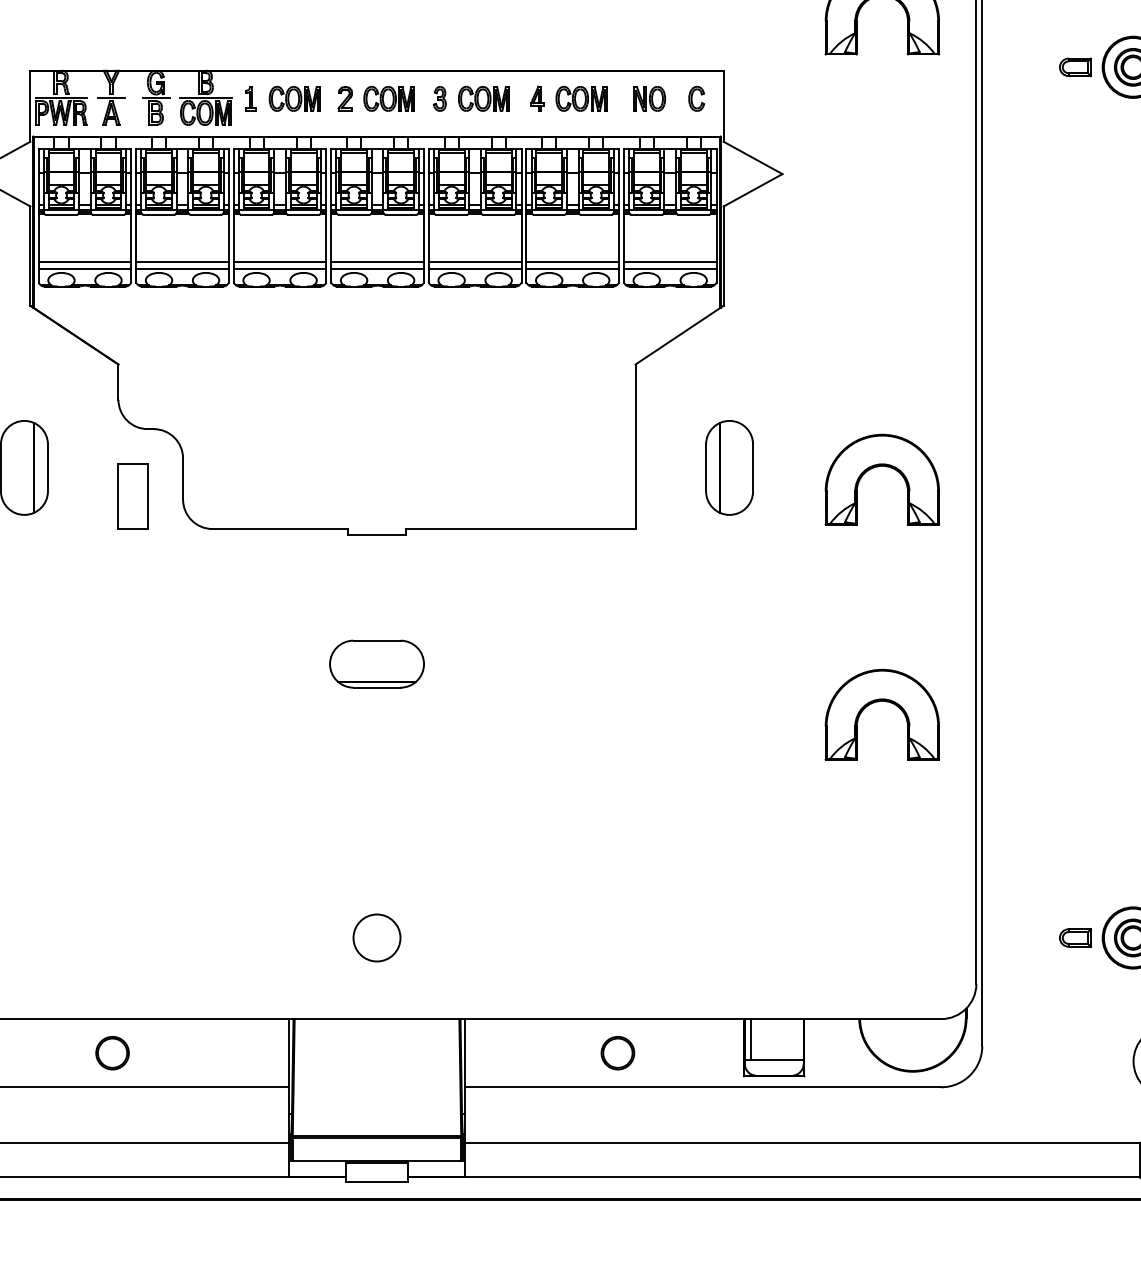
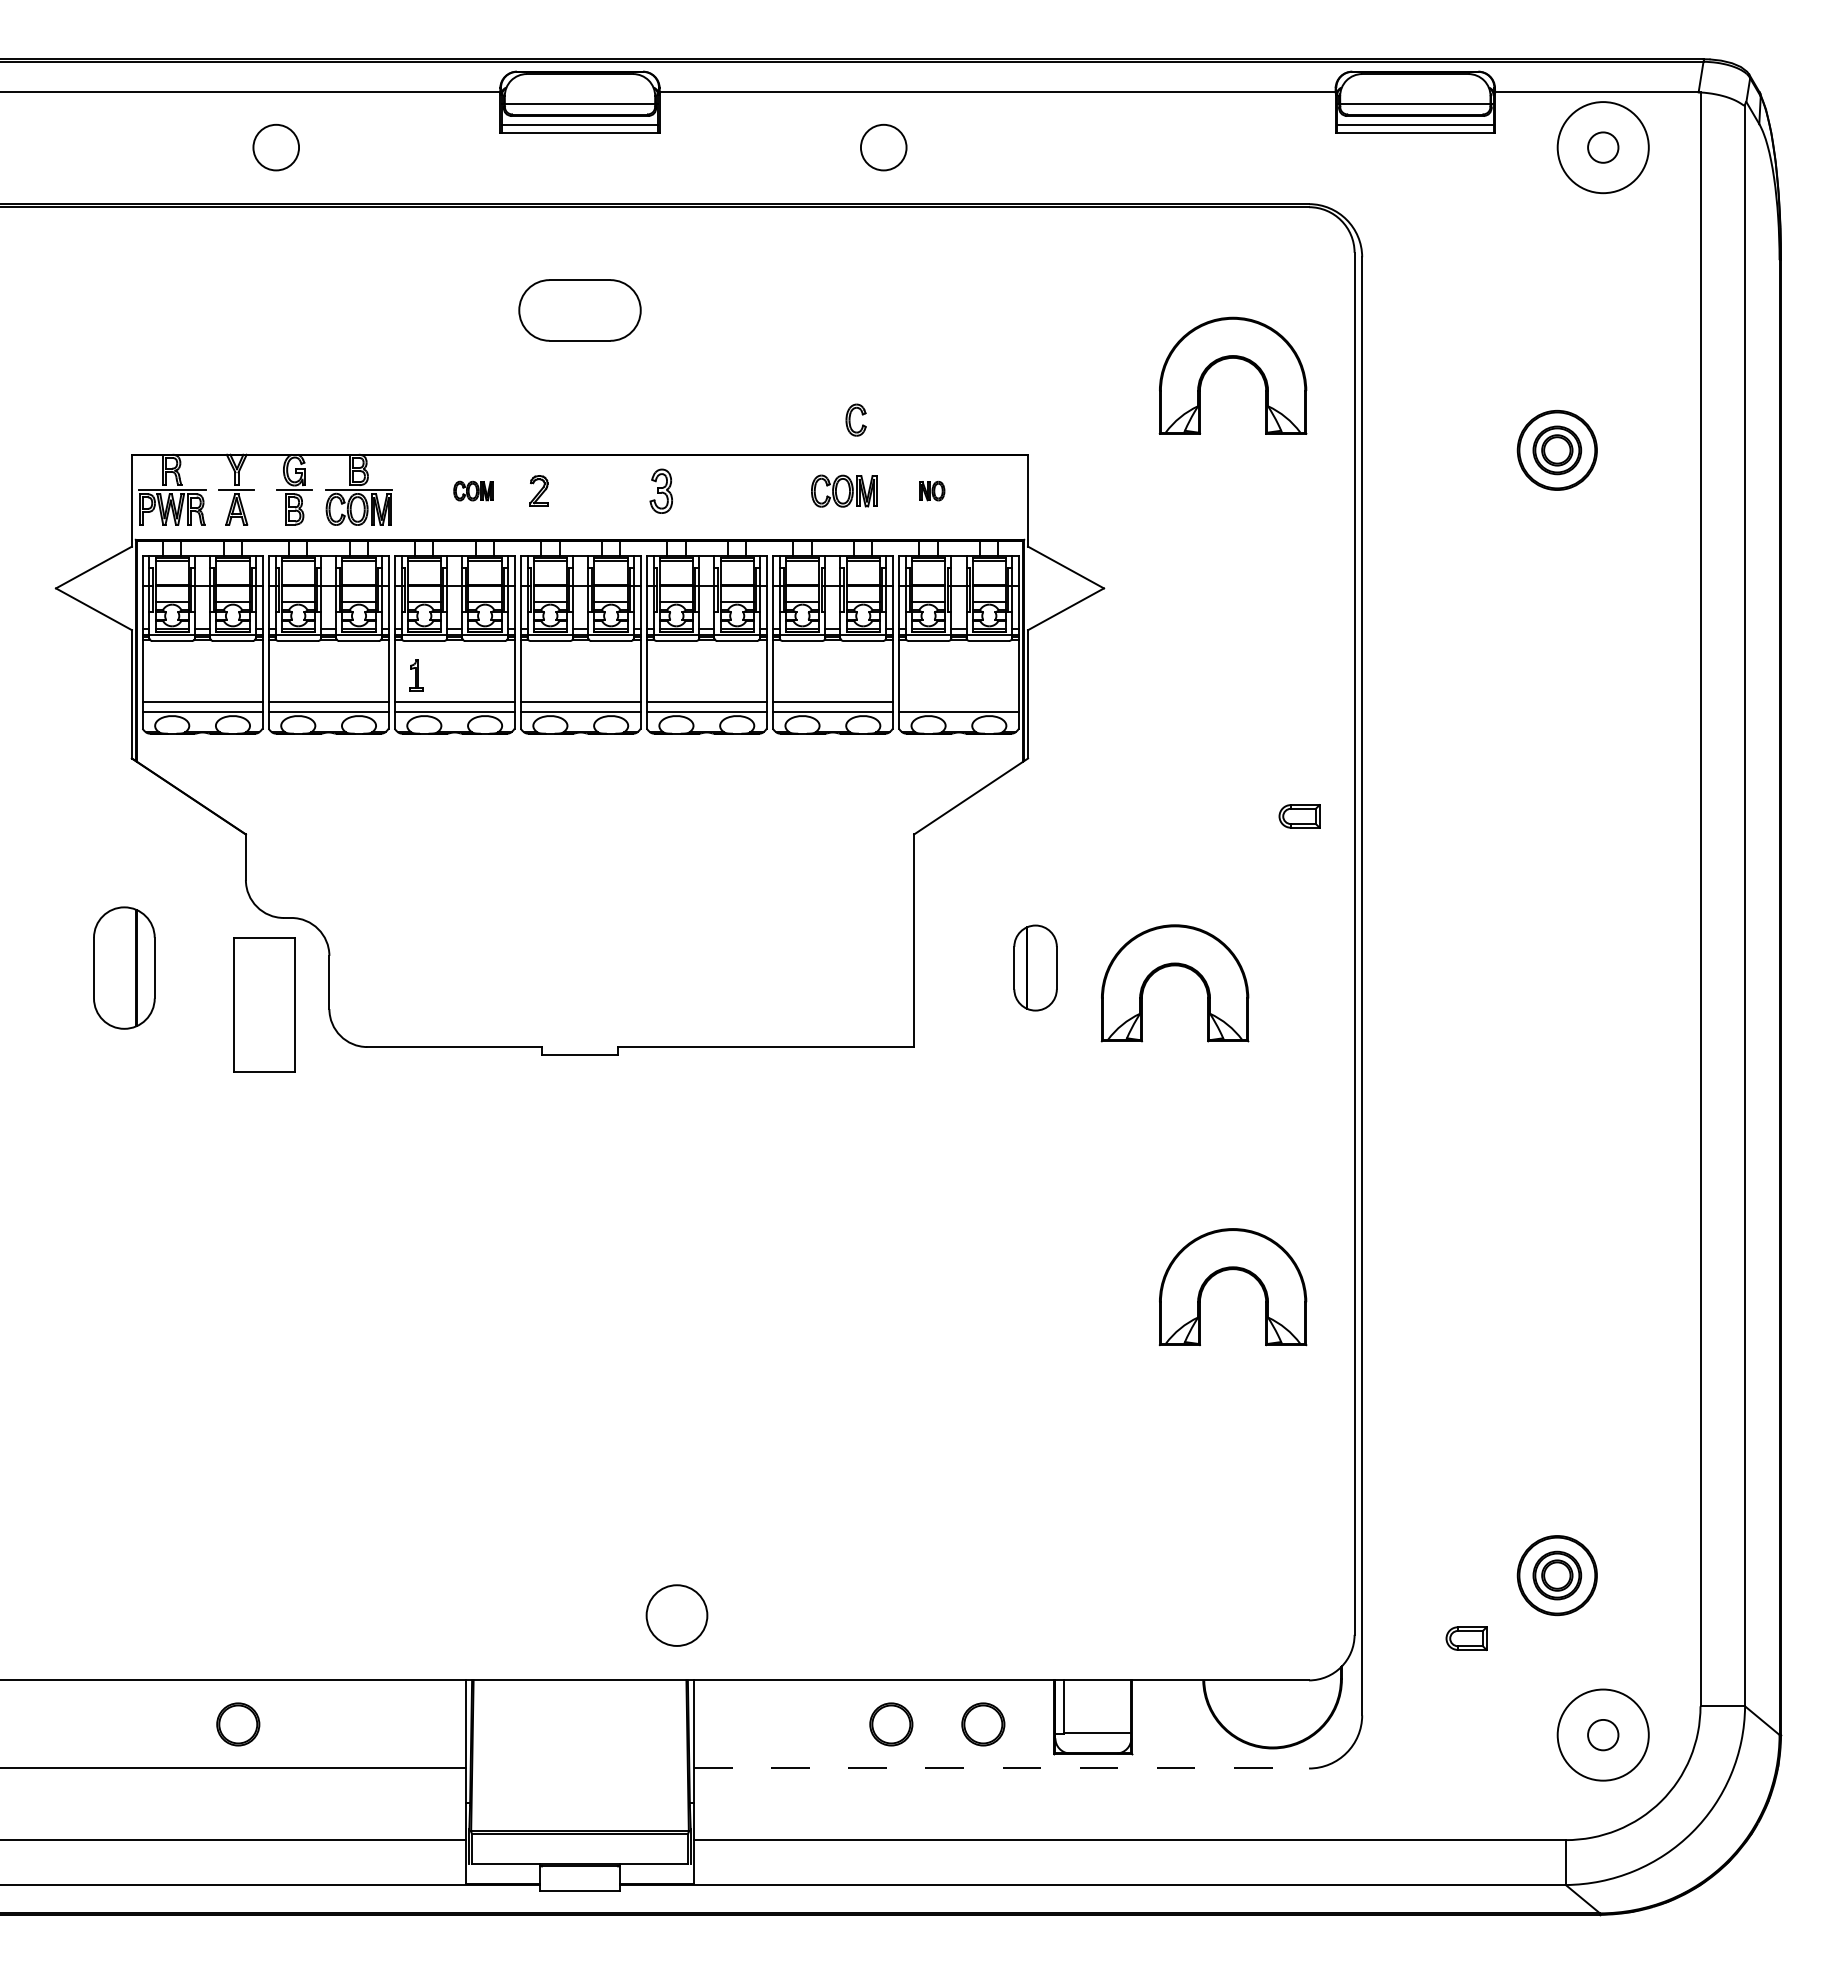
part: (1075, 67) -> (1299, 816), moved
part: (250, 98) -> (416, 675), moved
part: (294, 98) -> (473, 490), size x0.6
part: (389, 98) -> (595, 490), removed
part: (439, 98) -> (660, 490), size x1.4
part: (484, 98) -> (718, 490), removed
part: (536, 98) -> (786, 490), removed
part: (649, 98) -> (932, 490), size x0.6
part: (696, 98) -> (855, 419), moved
line: (669, 261) -> (958, 701), removed
part: (881, 466) -> (1174, 966), moved
part: (729, 467) -> (1035, 967), size x0.7
part: (132, 496) -> (264, 1005), size x1.6
part: (376, 664) -> (579, 1221), removed
circle: (376, 937) -> (676, 1615), moved
part: (1075, 937) -> (1466, 1638), moved
part: (689, 1053) -> (983, 1724), added
line: (703, 1087) -> (1001, 1768), solid -> dashed

